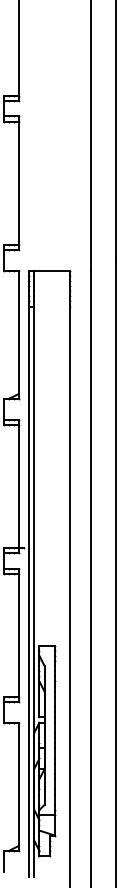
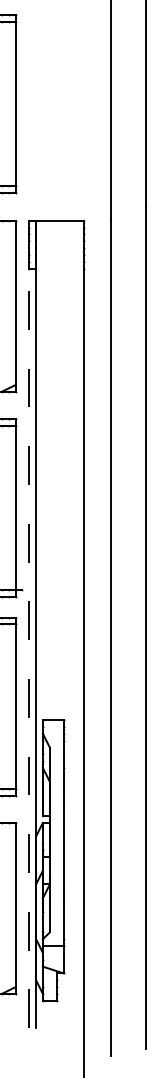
line: (29, 591) -> (29, 648), solid -> dashed

